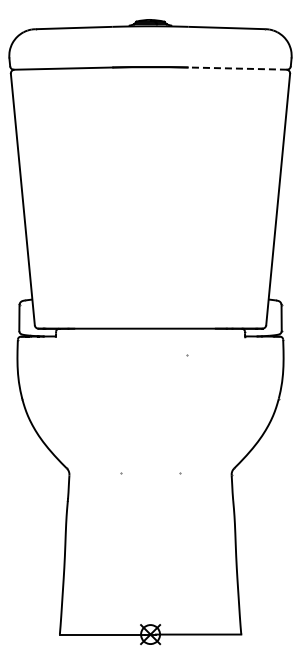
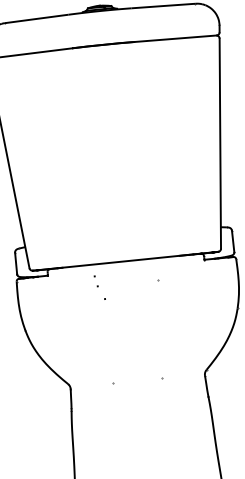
line: (237, 68) -> (175, 38), dashed -> solid

